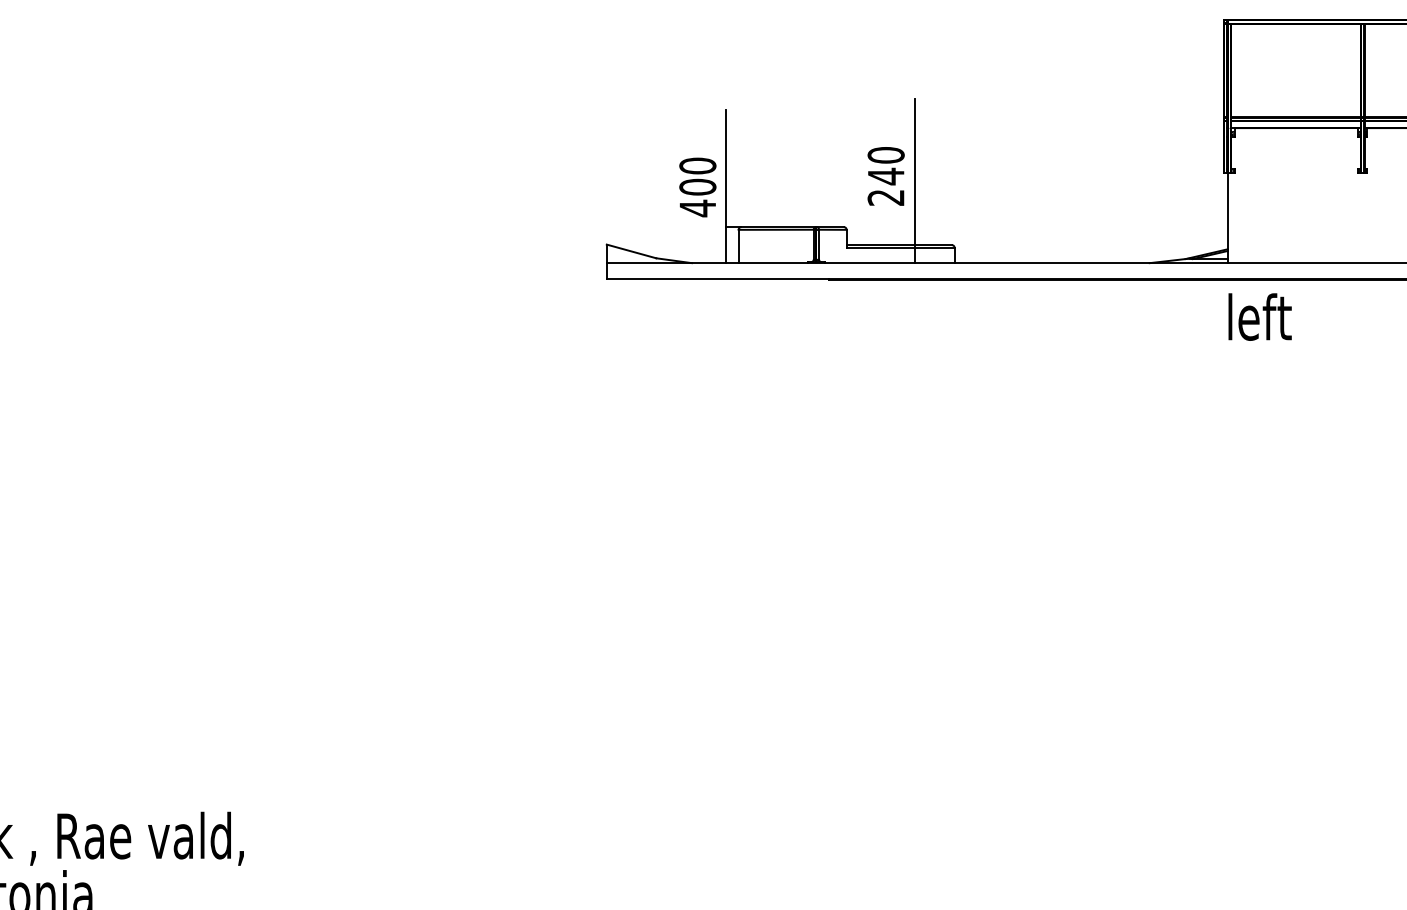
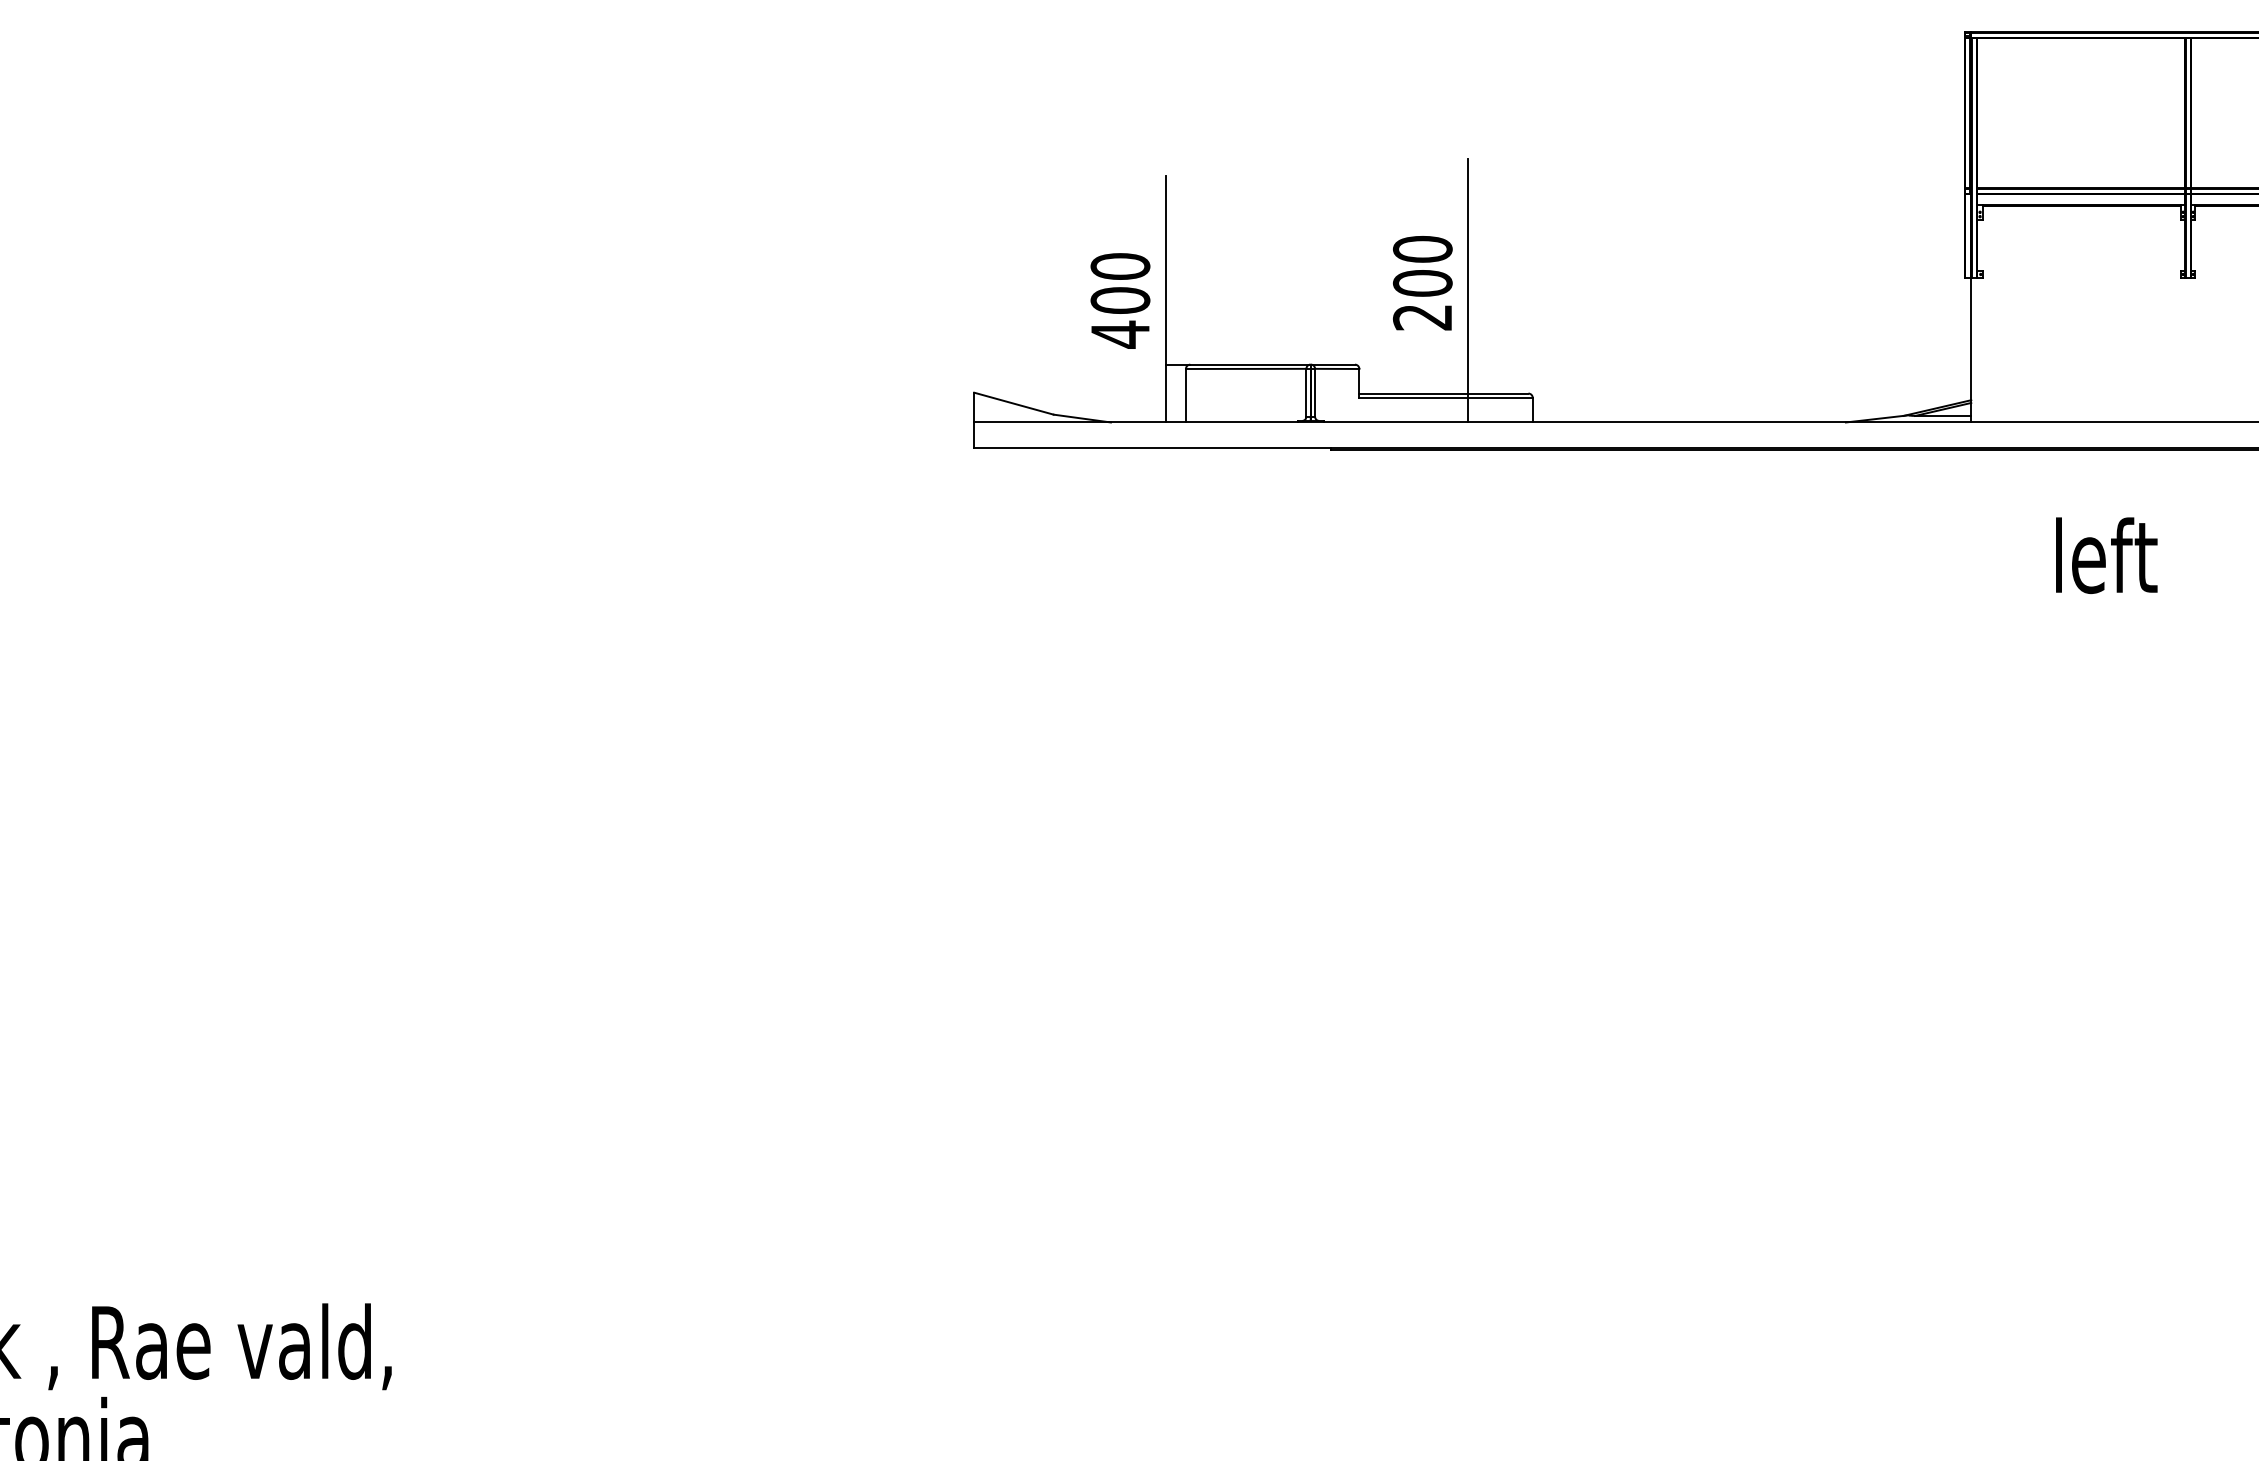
text: (885, 176) -> (1421, 283), 240 -> 200
text: (1259, 316) -> (2105, 554), moved

